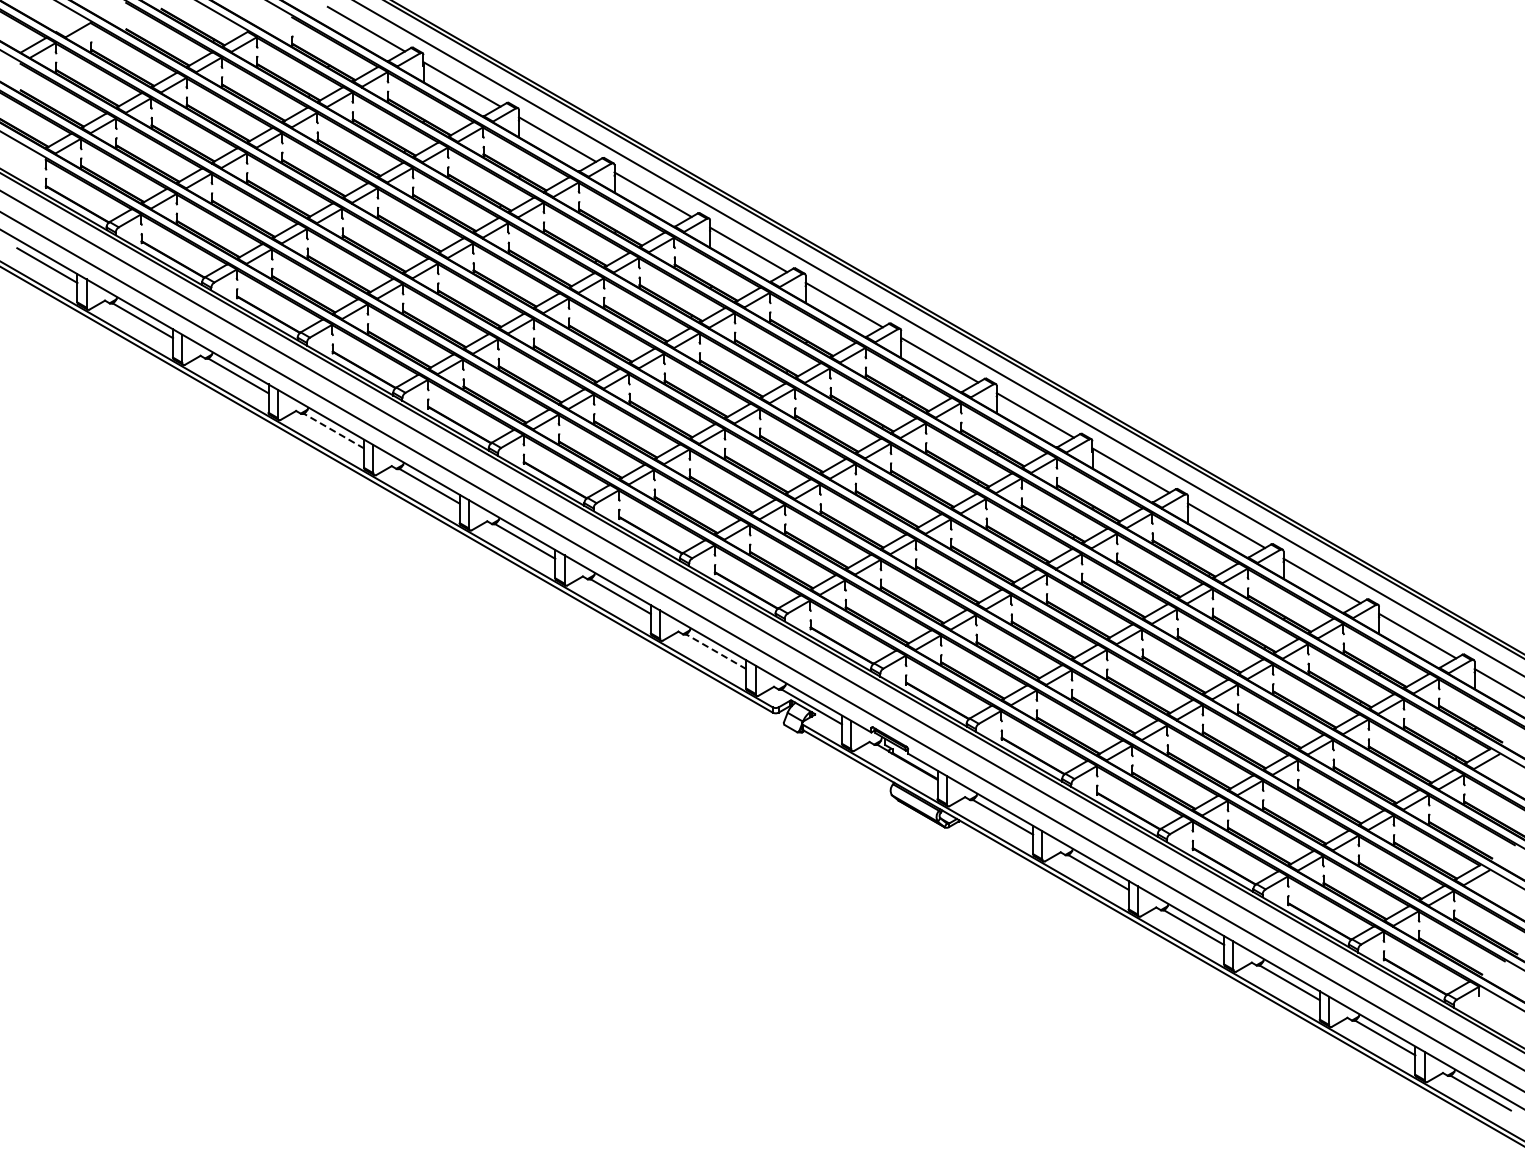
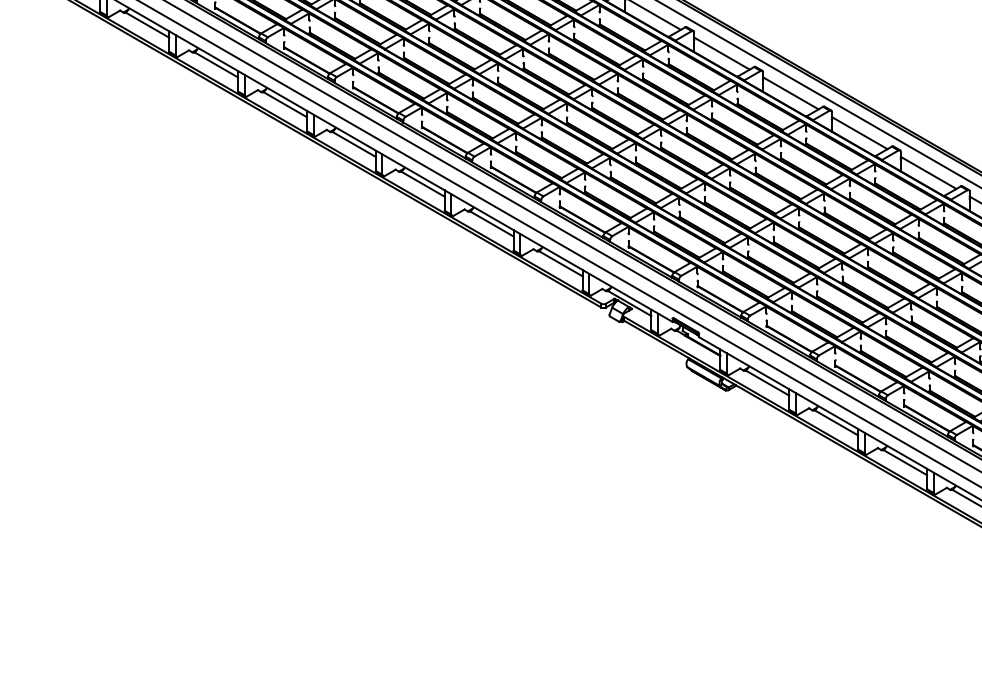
line: (334, 431) -> (285, 104), dashed -> solid
line: (716, 651) -> (560, 263), dashed -> solid

